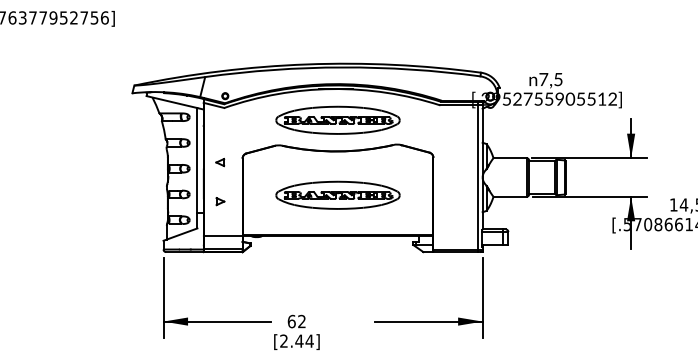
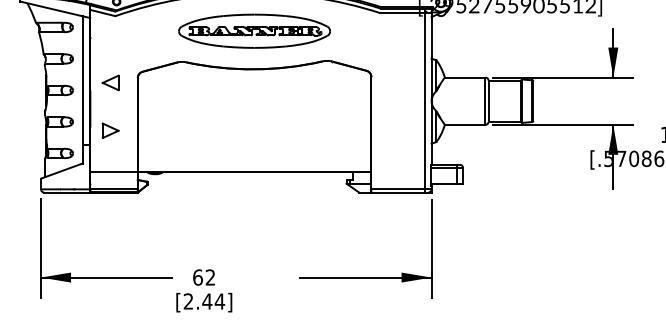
part: (219, 162) -> (109, 82), size x1.67
part: (337, 194) -> (253, 122), removed
part: (220, 201) -> (110, 130), size x1.67

